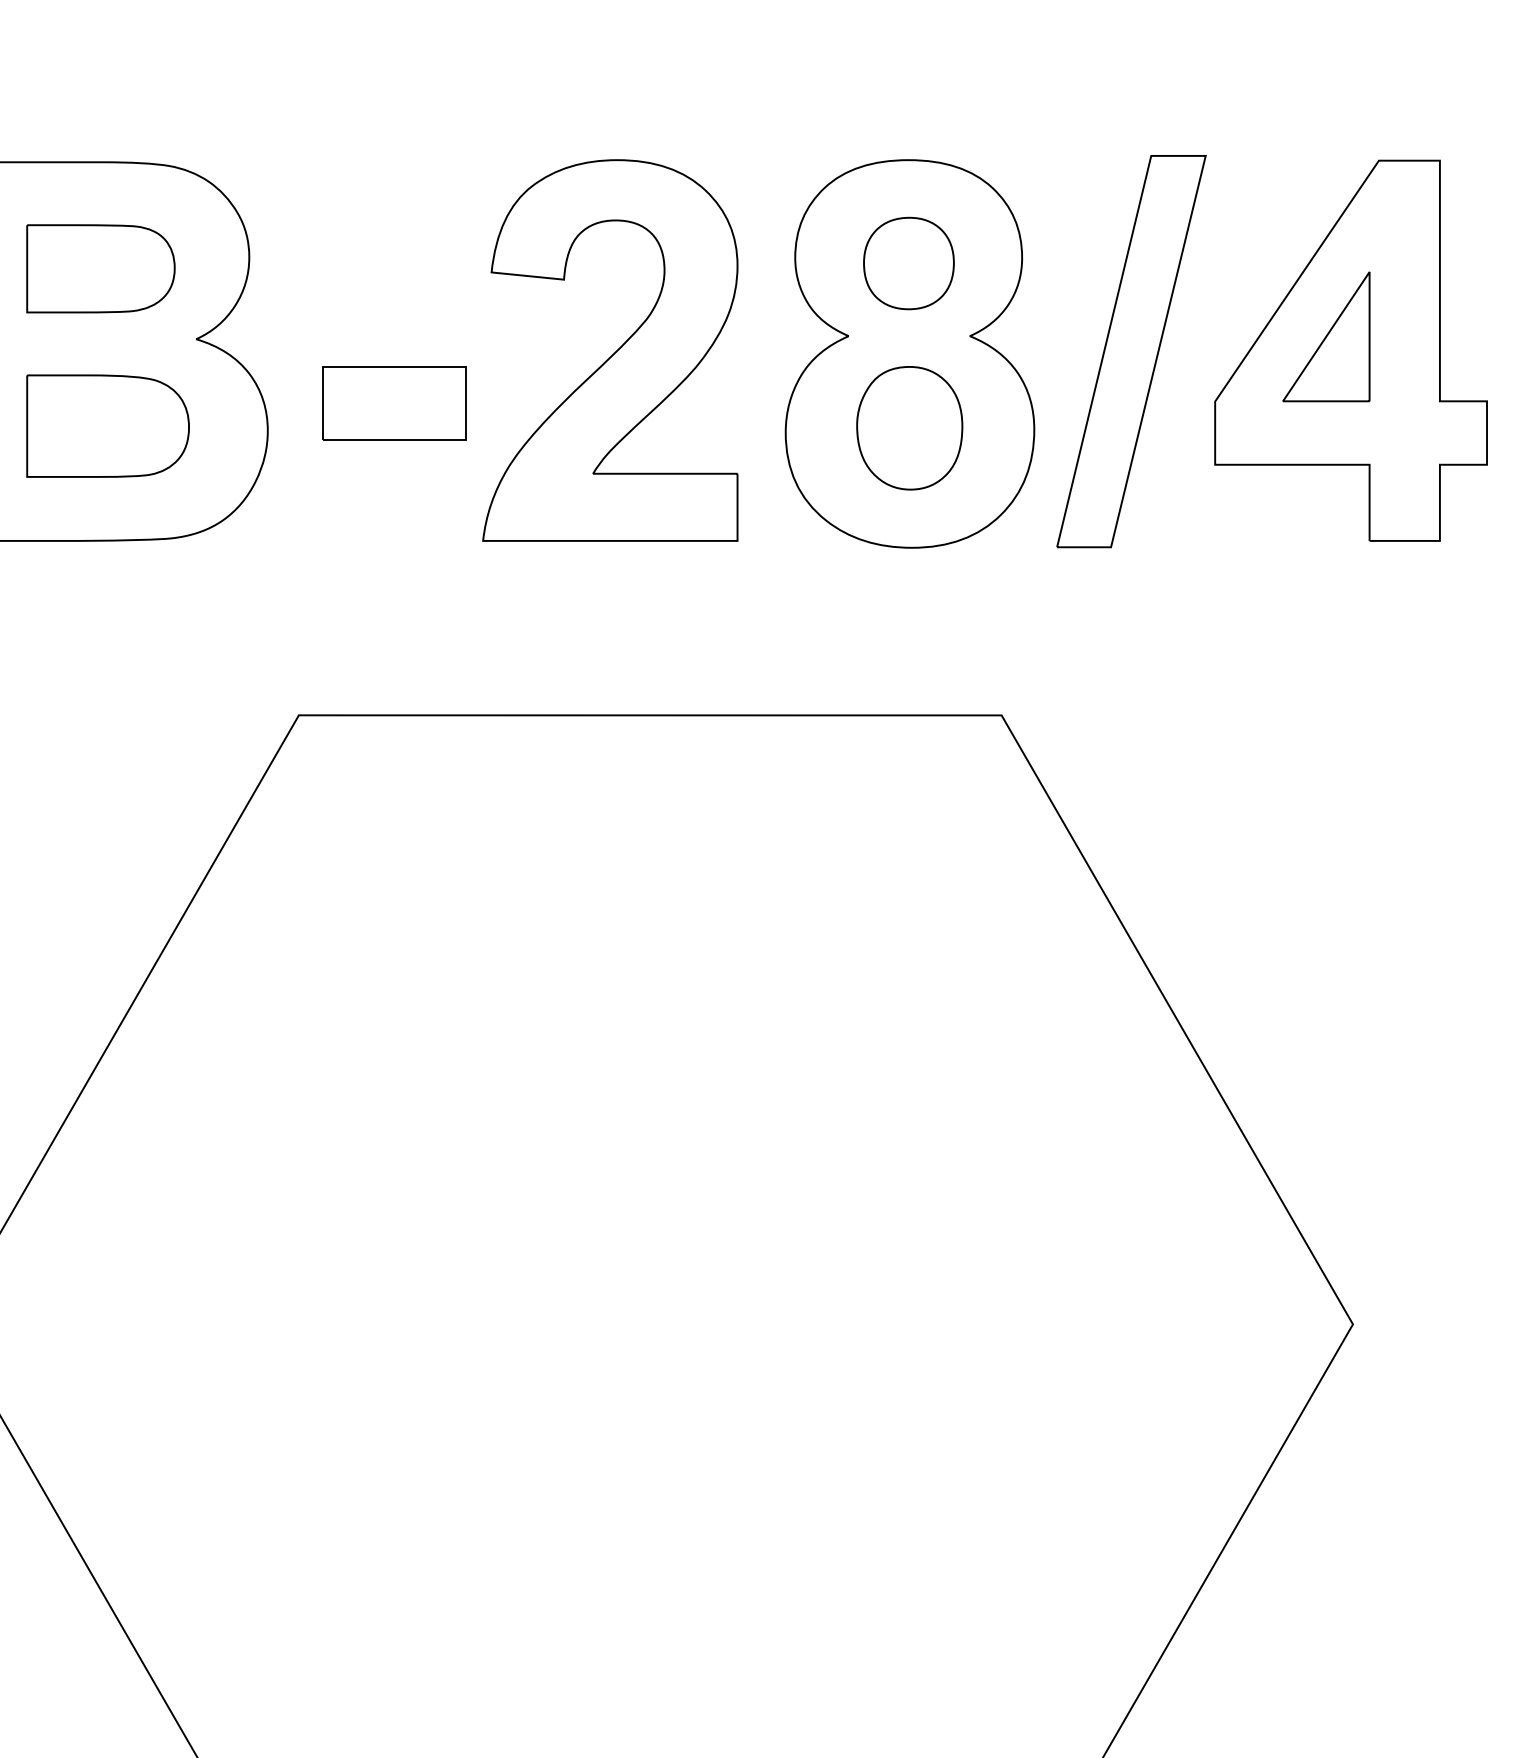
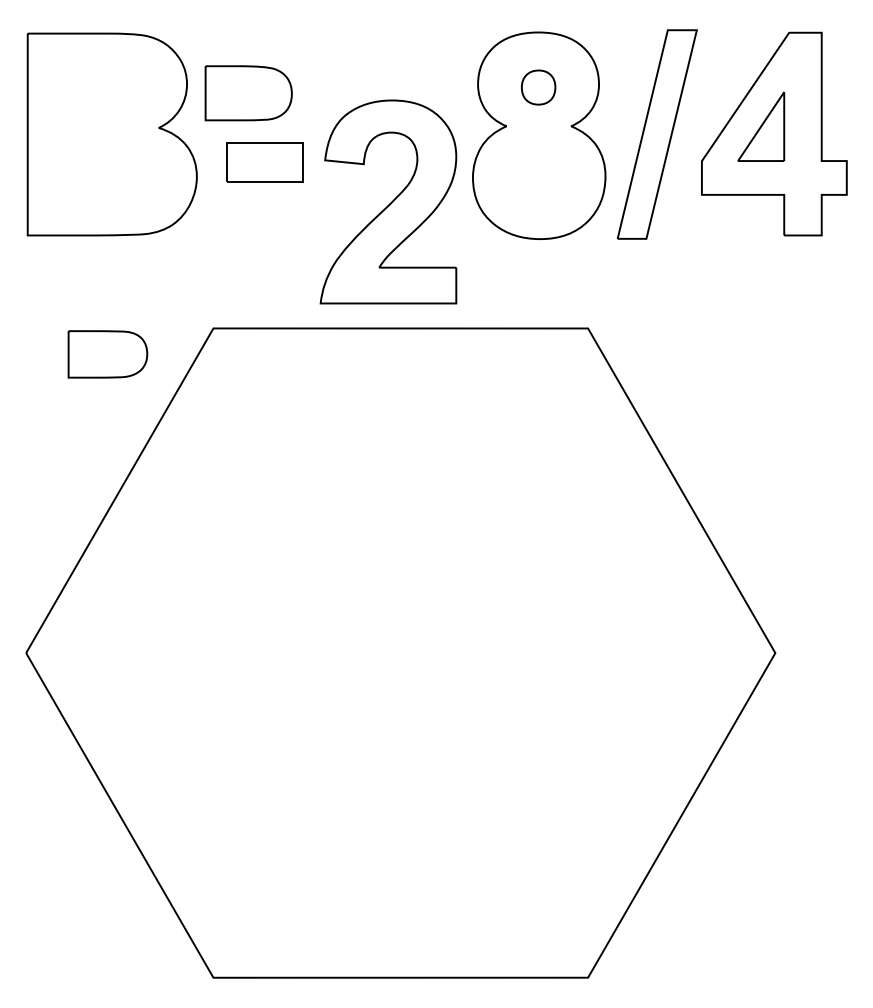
part: (908, 263) -> (538, 87), size x0.7
part: (100, 268) -> (107, 354), moved
part: (610, 349) -> (388, 201), moved
part: (107, 426) -> (248, 93), moved
part: (908, 426) -> (538, 174), removed

